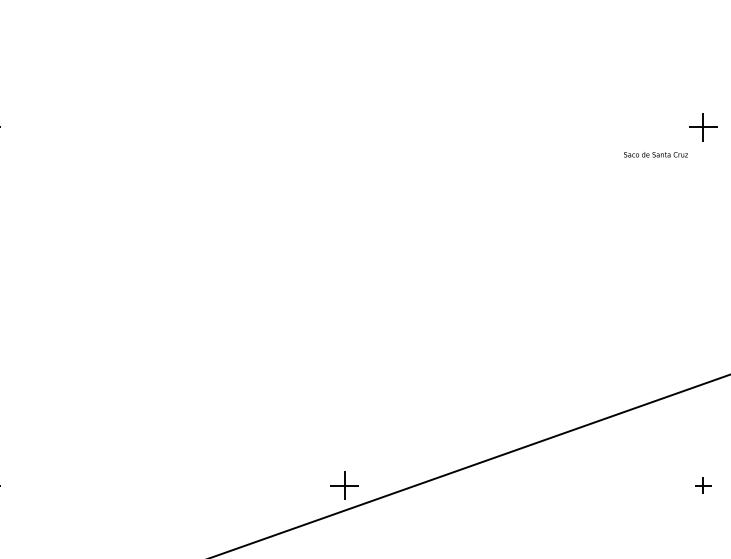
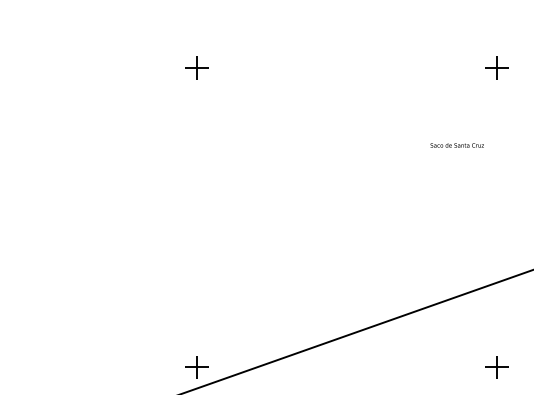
part: (344, 127) -> (197, 68), added
text: (655, 154) -> (456, 145), moved
part: (703, 485) -> (496, 367), size x1.67

